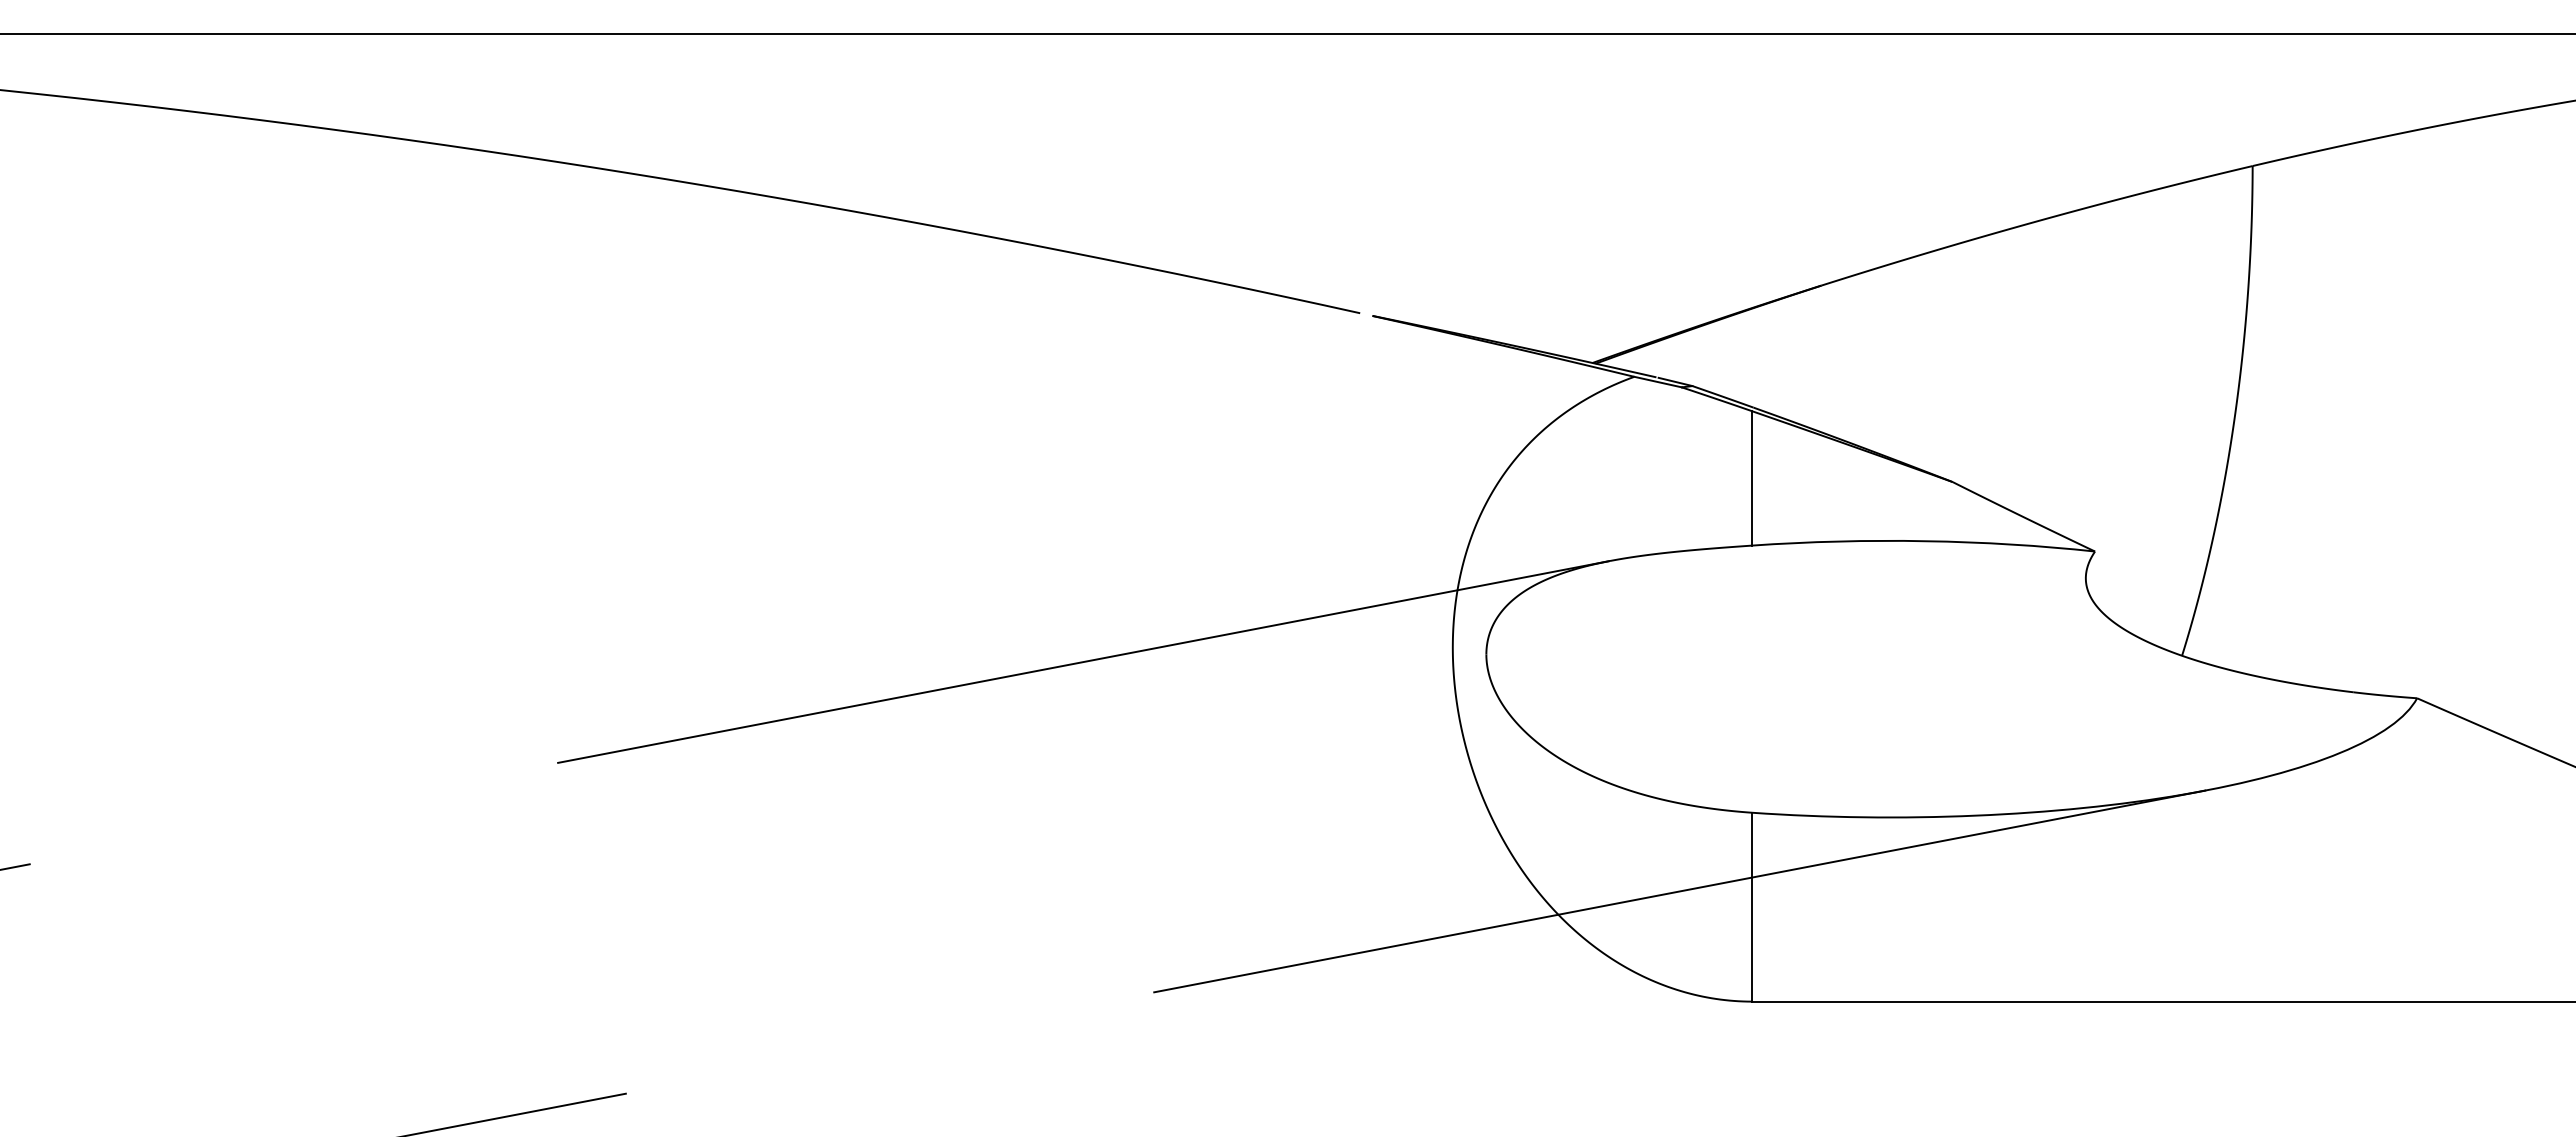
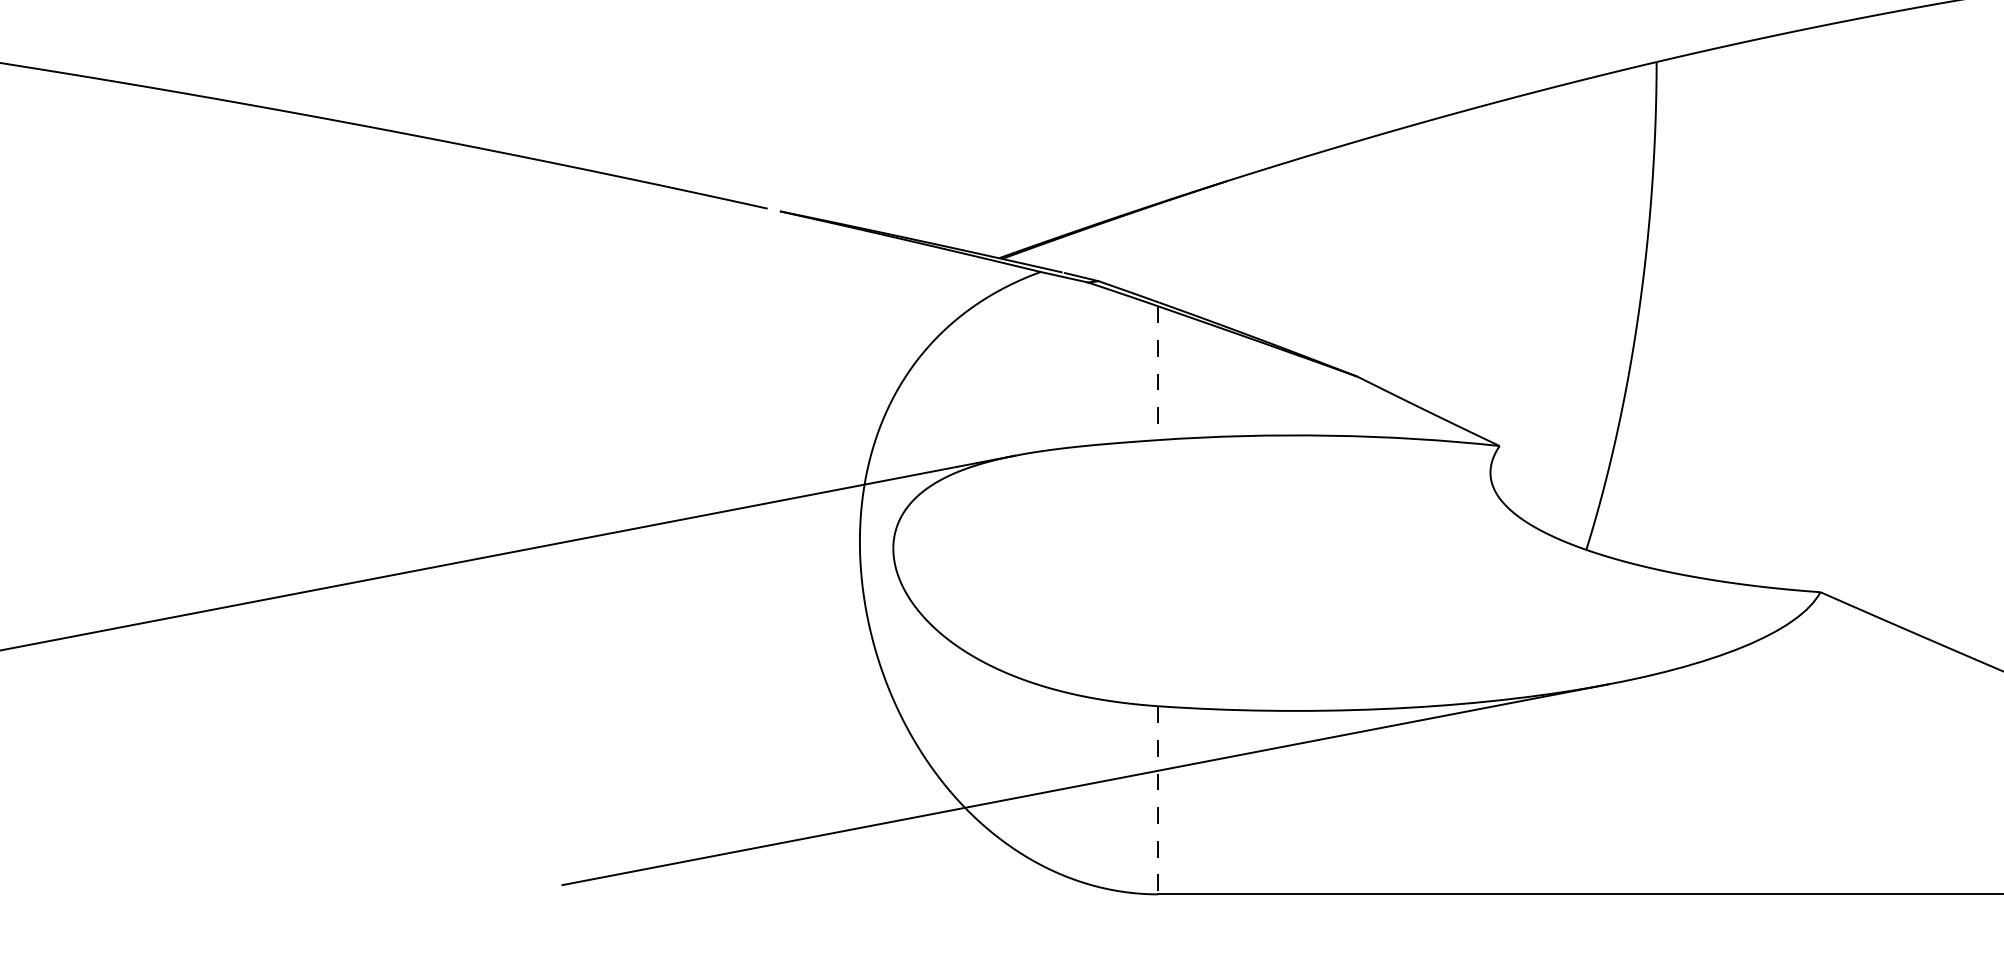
line: (1752, 478) -> (1158, 373), solid -> dashed
line: (1752, 907) -> (1158, 800), solid -> dashed

